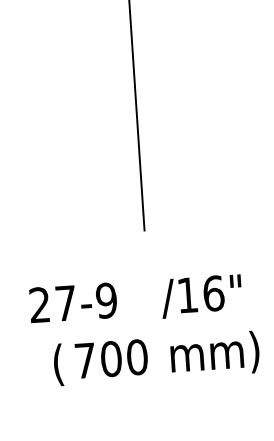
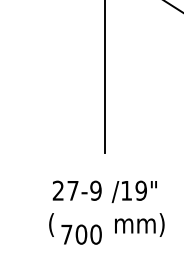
text: (214, 293) -> (141, 190), /16" -> /19"
text: (71, 302) -> (76, 190), moved
text: (111, 358) -> (81, 234), moved

